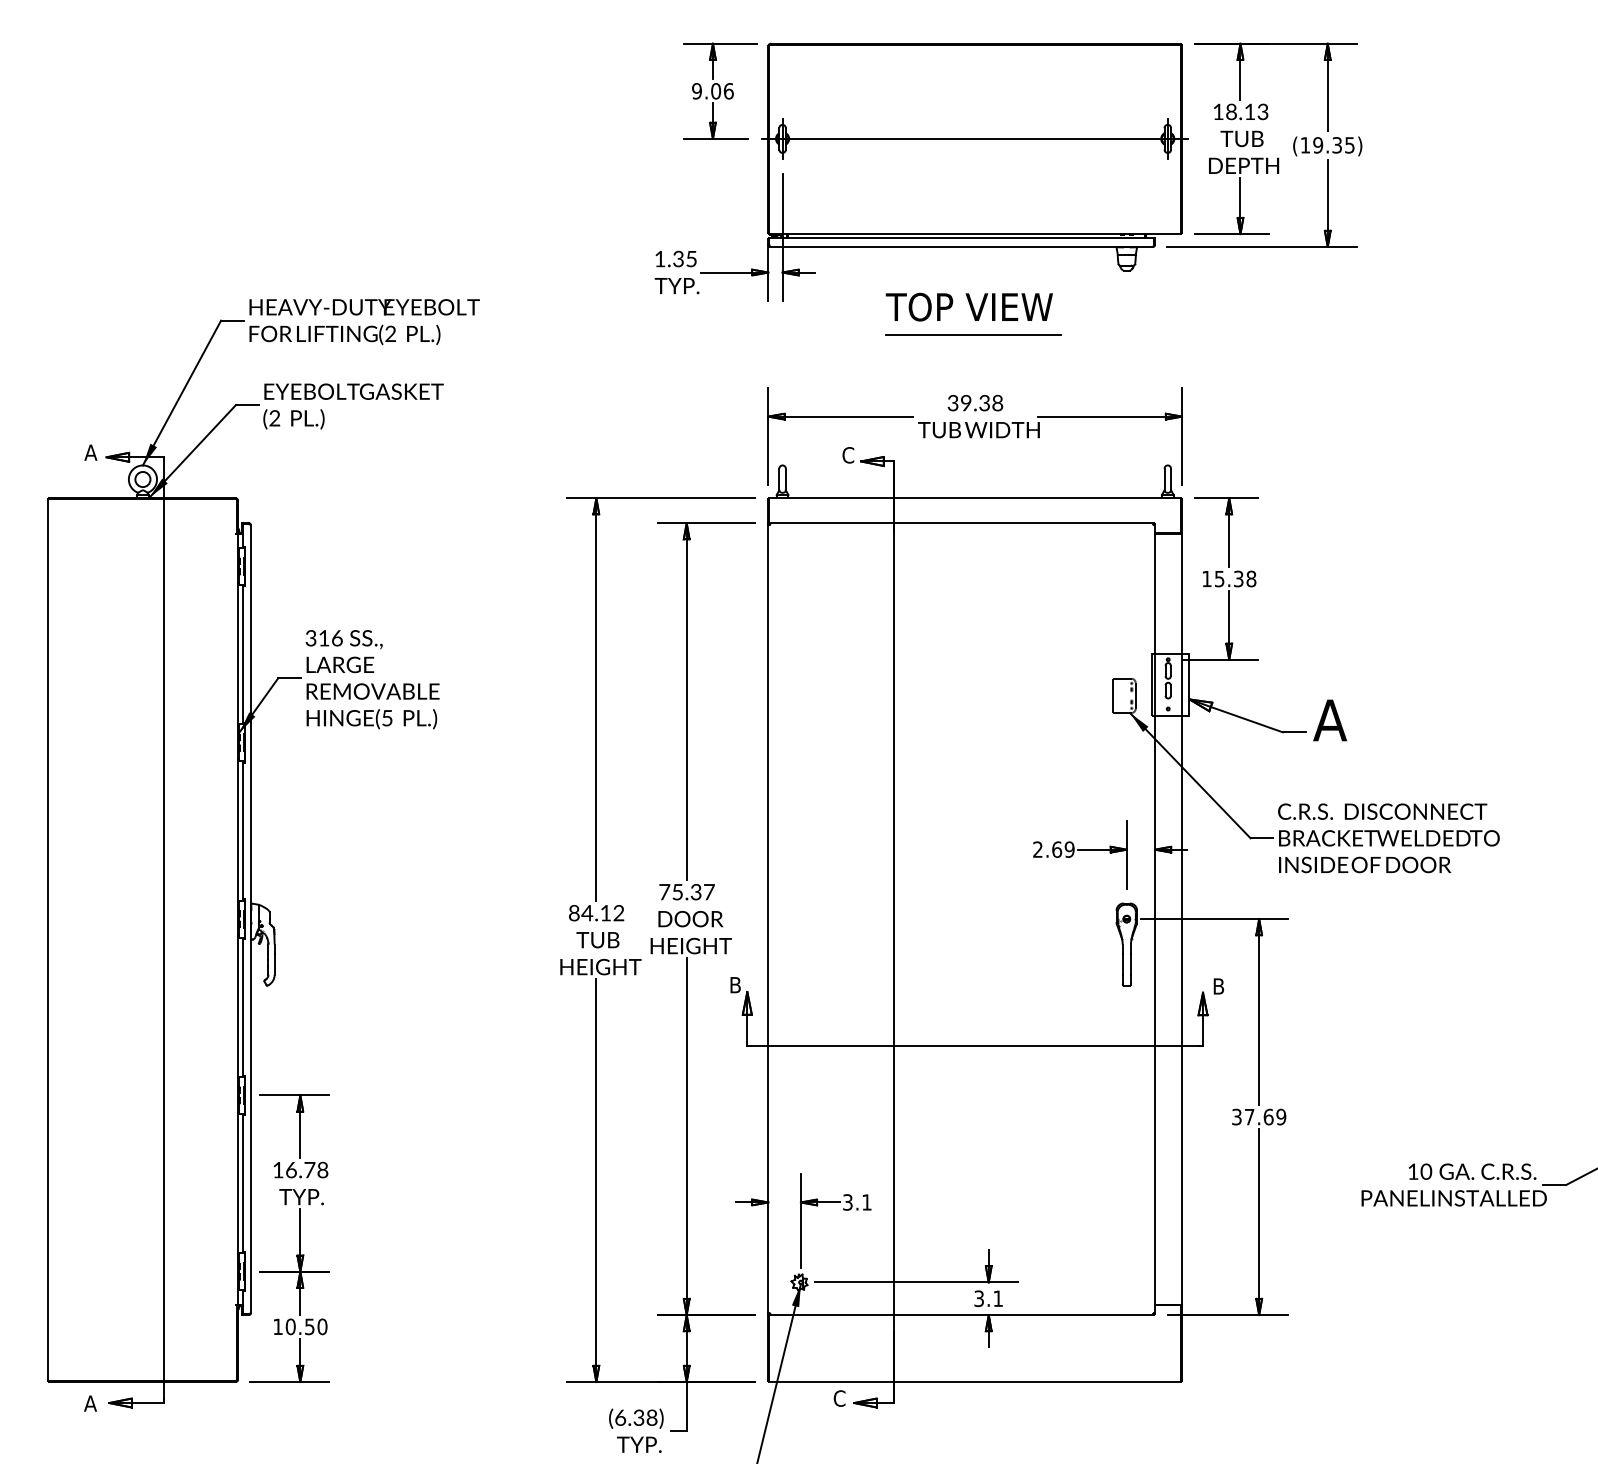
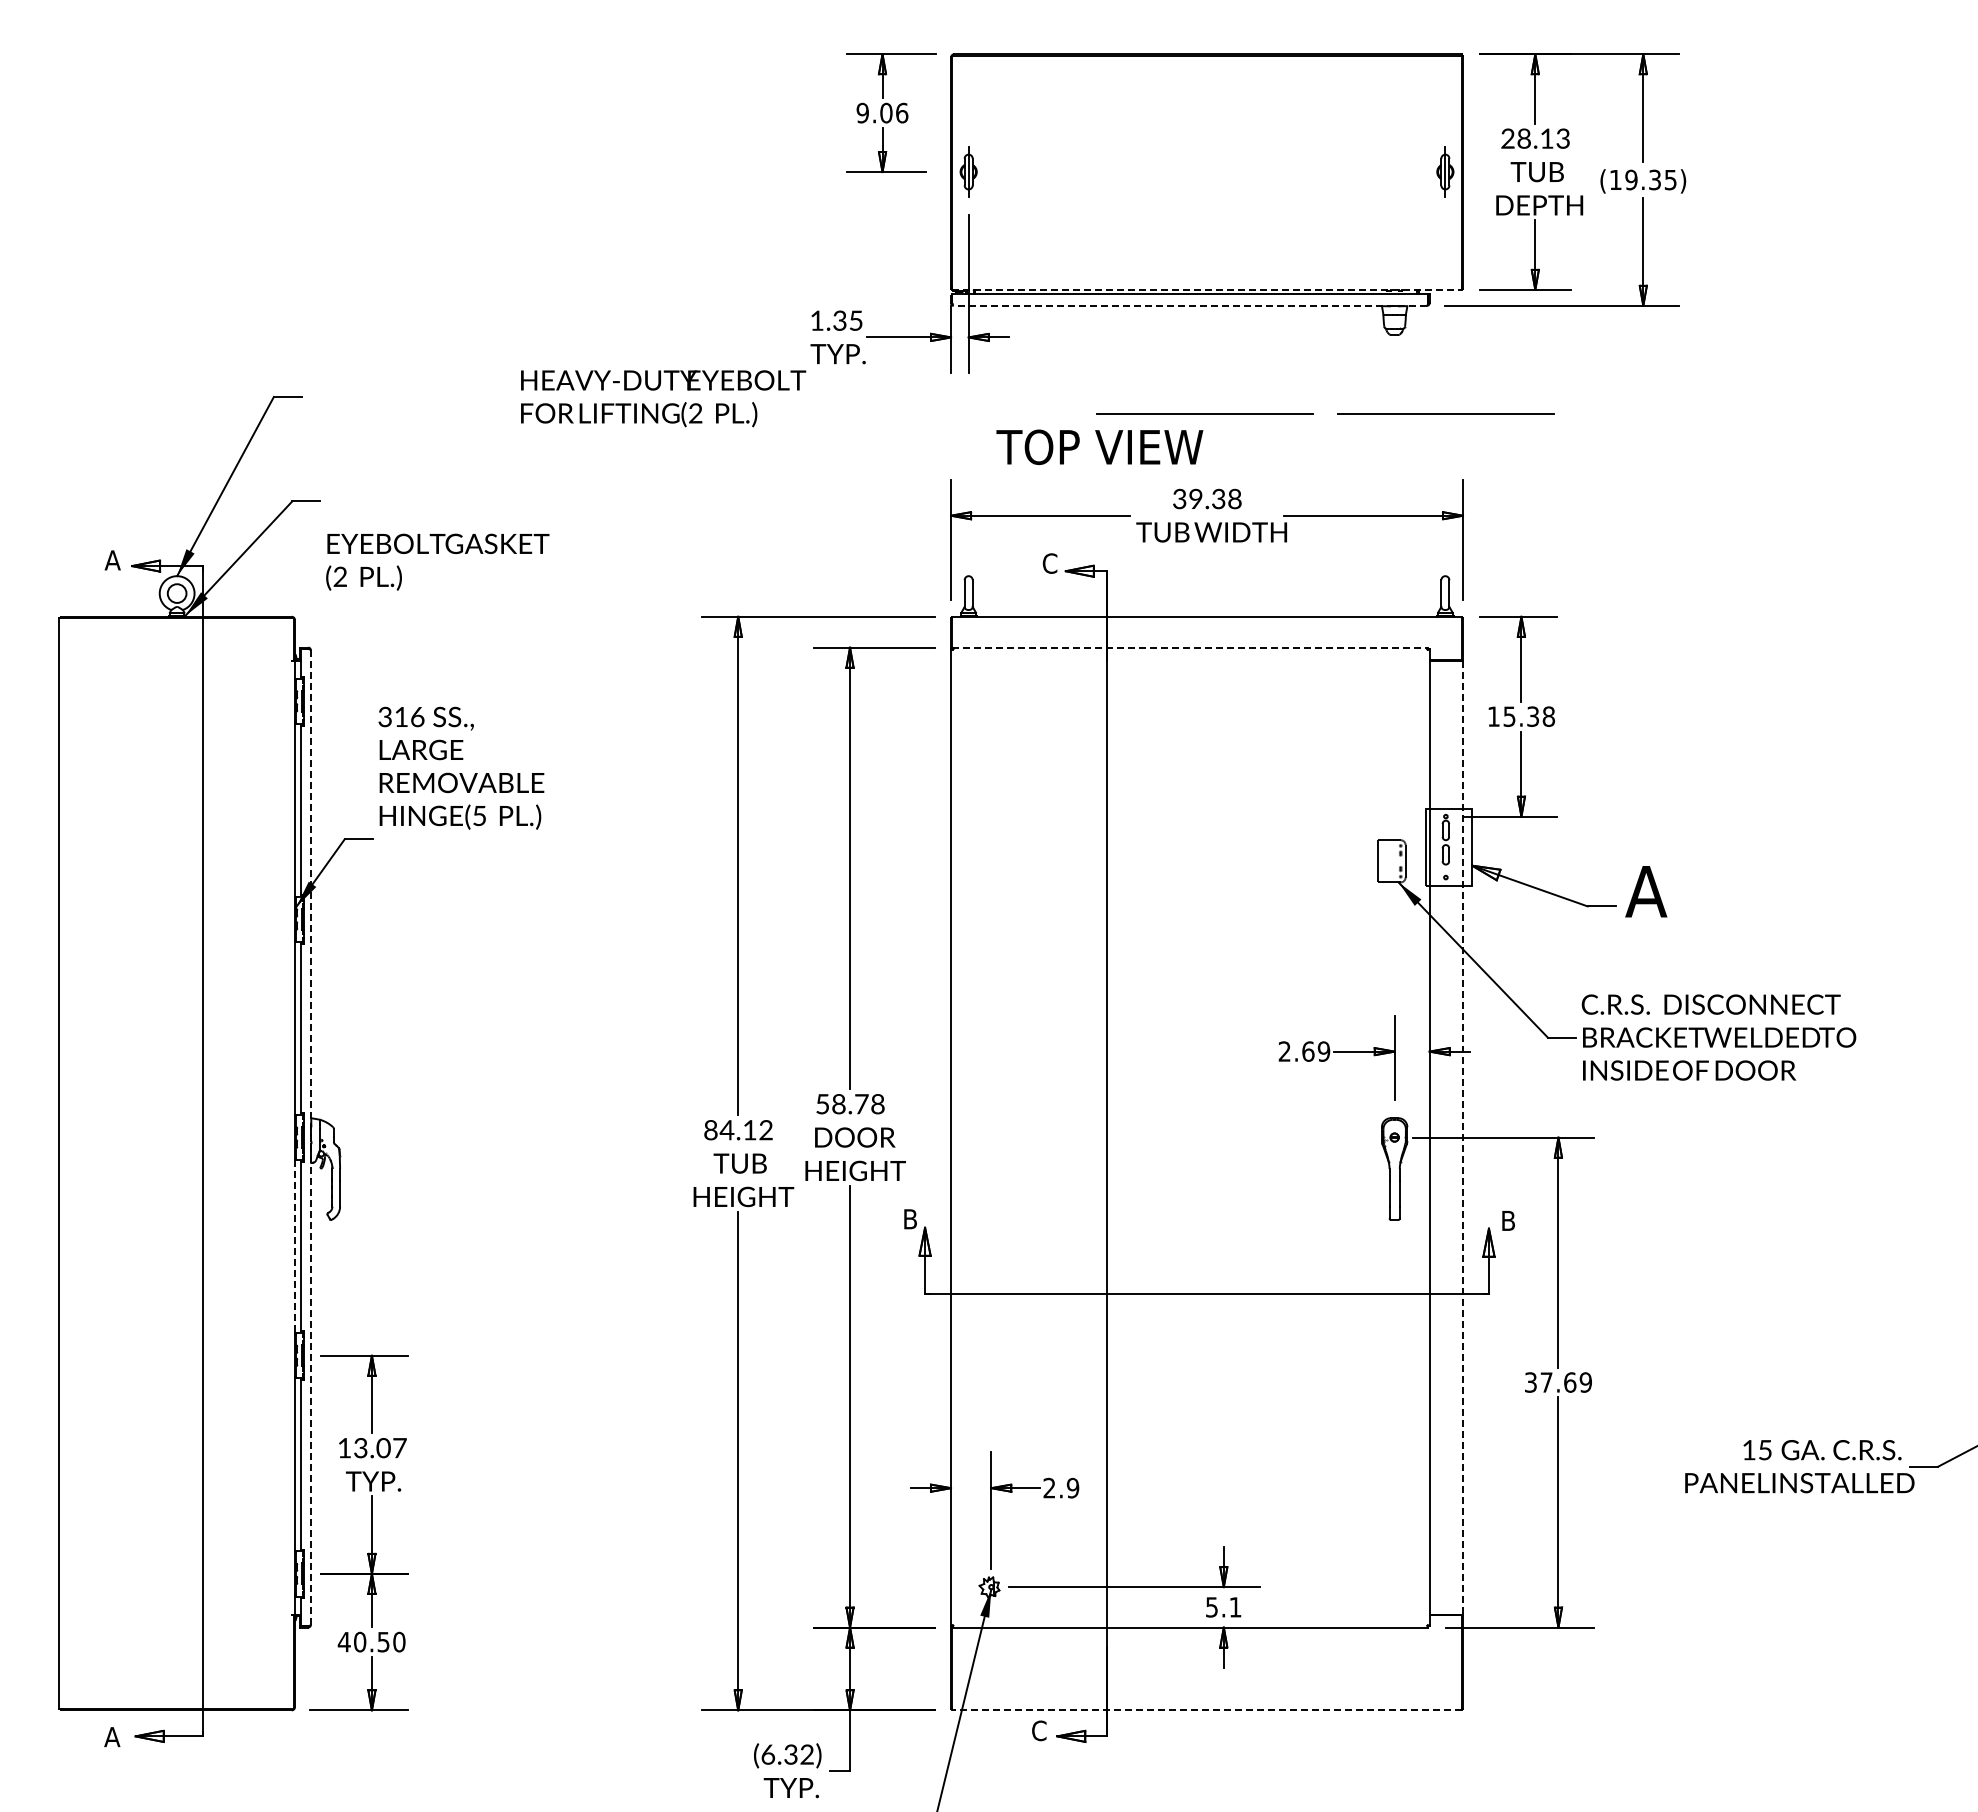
text: (1217, 111) -> (1507, 138), 18.13 -> 28.13
line: (974, 139) -> (1206, 172), removed
line: (975, 233) -> (1207, 289), solid -> dashed
line: (961, 246) -> (1190, 305), solid -> dashed
text: (969, 306) -> (1099, 446), moved
text: (364, 321) -> (663, 398), moved
line: (1167, 334) -> (1445, 413), added
text: (353, 405) -> (437, 561), moved
line: (961, 523) -> (1190, 647), solid -> dashed
text: (372, 679) -> (461, 767), moved
text: (687, 892) -> (850, 1104), 75.37 -> 58.78
line: (250, 919) -> (310, 1138), solid -> dashed
line: (1181, 919) -> (1462, 1137), solid -> dashed
line: (237, 1007) -> (294, 1247), solid -> dashed
text: (307, 1170) -> (380, 1448), 16.78 -> 13.07
text: (1426, 1172) -> (1765, 1450), 10 -> 15
text: (857, 1201) -> (1061, 1487), 3.1 -> 2.9
text: (978, 1298) -> (1211, 1606), 3.1 -> 5.1
text: (277, 1327) -> (343, 1642), 10.50 -> 40.50
line: (975, 1382) -> (1207, 1710), solid -> dashed
text: (651, 1418) -> (806, 1755), (6.38) -> (6.32)

